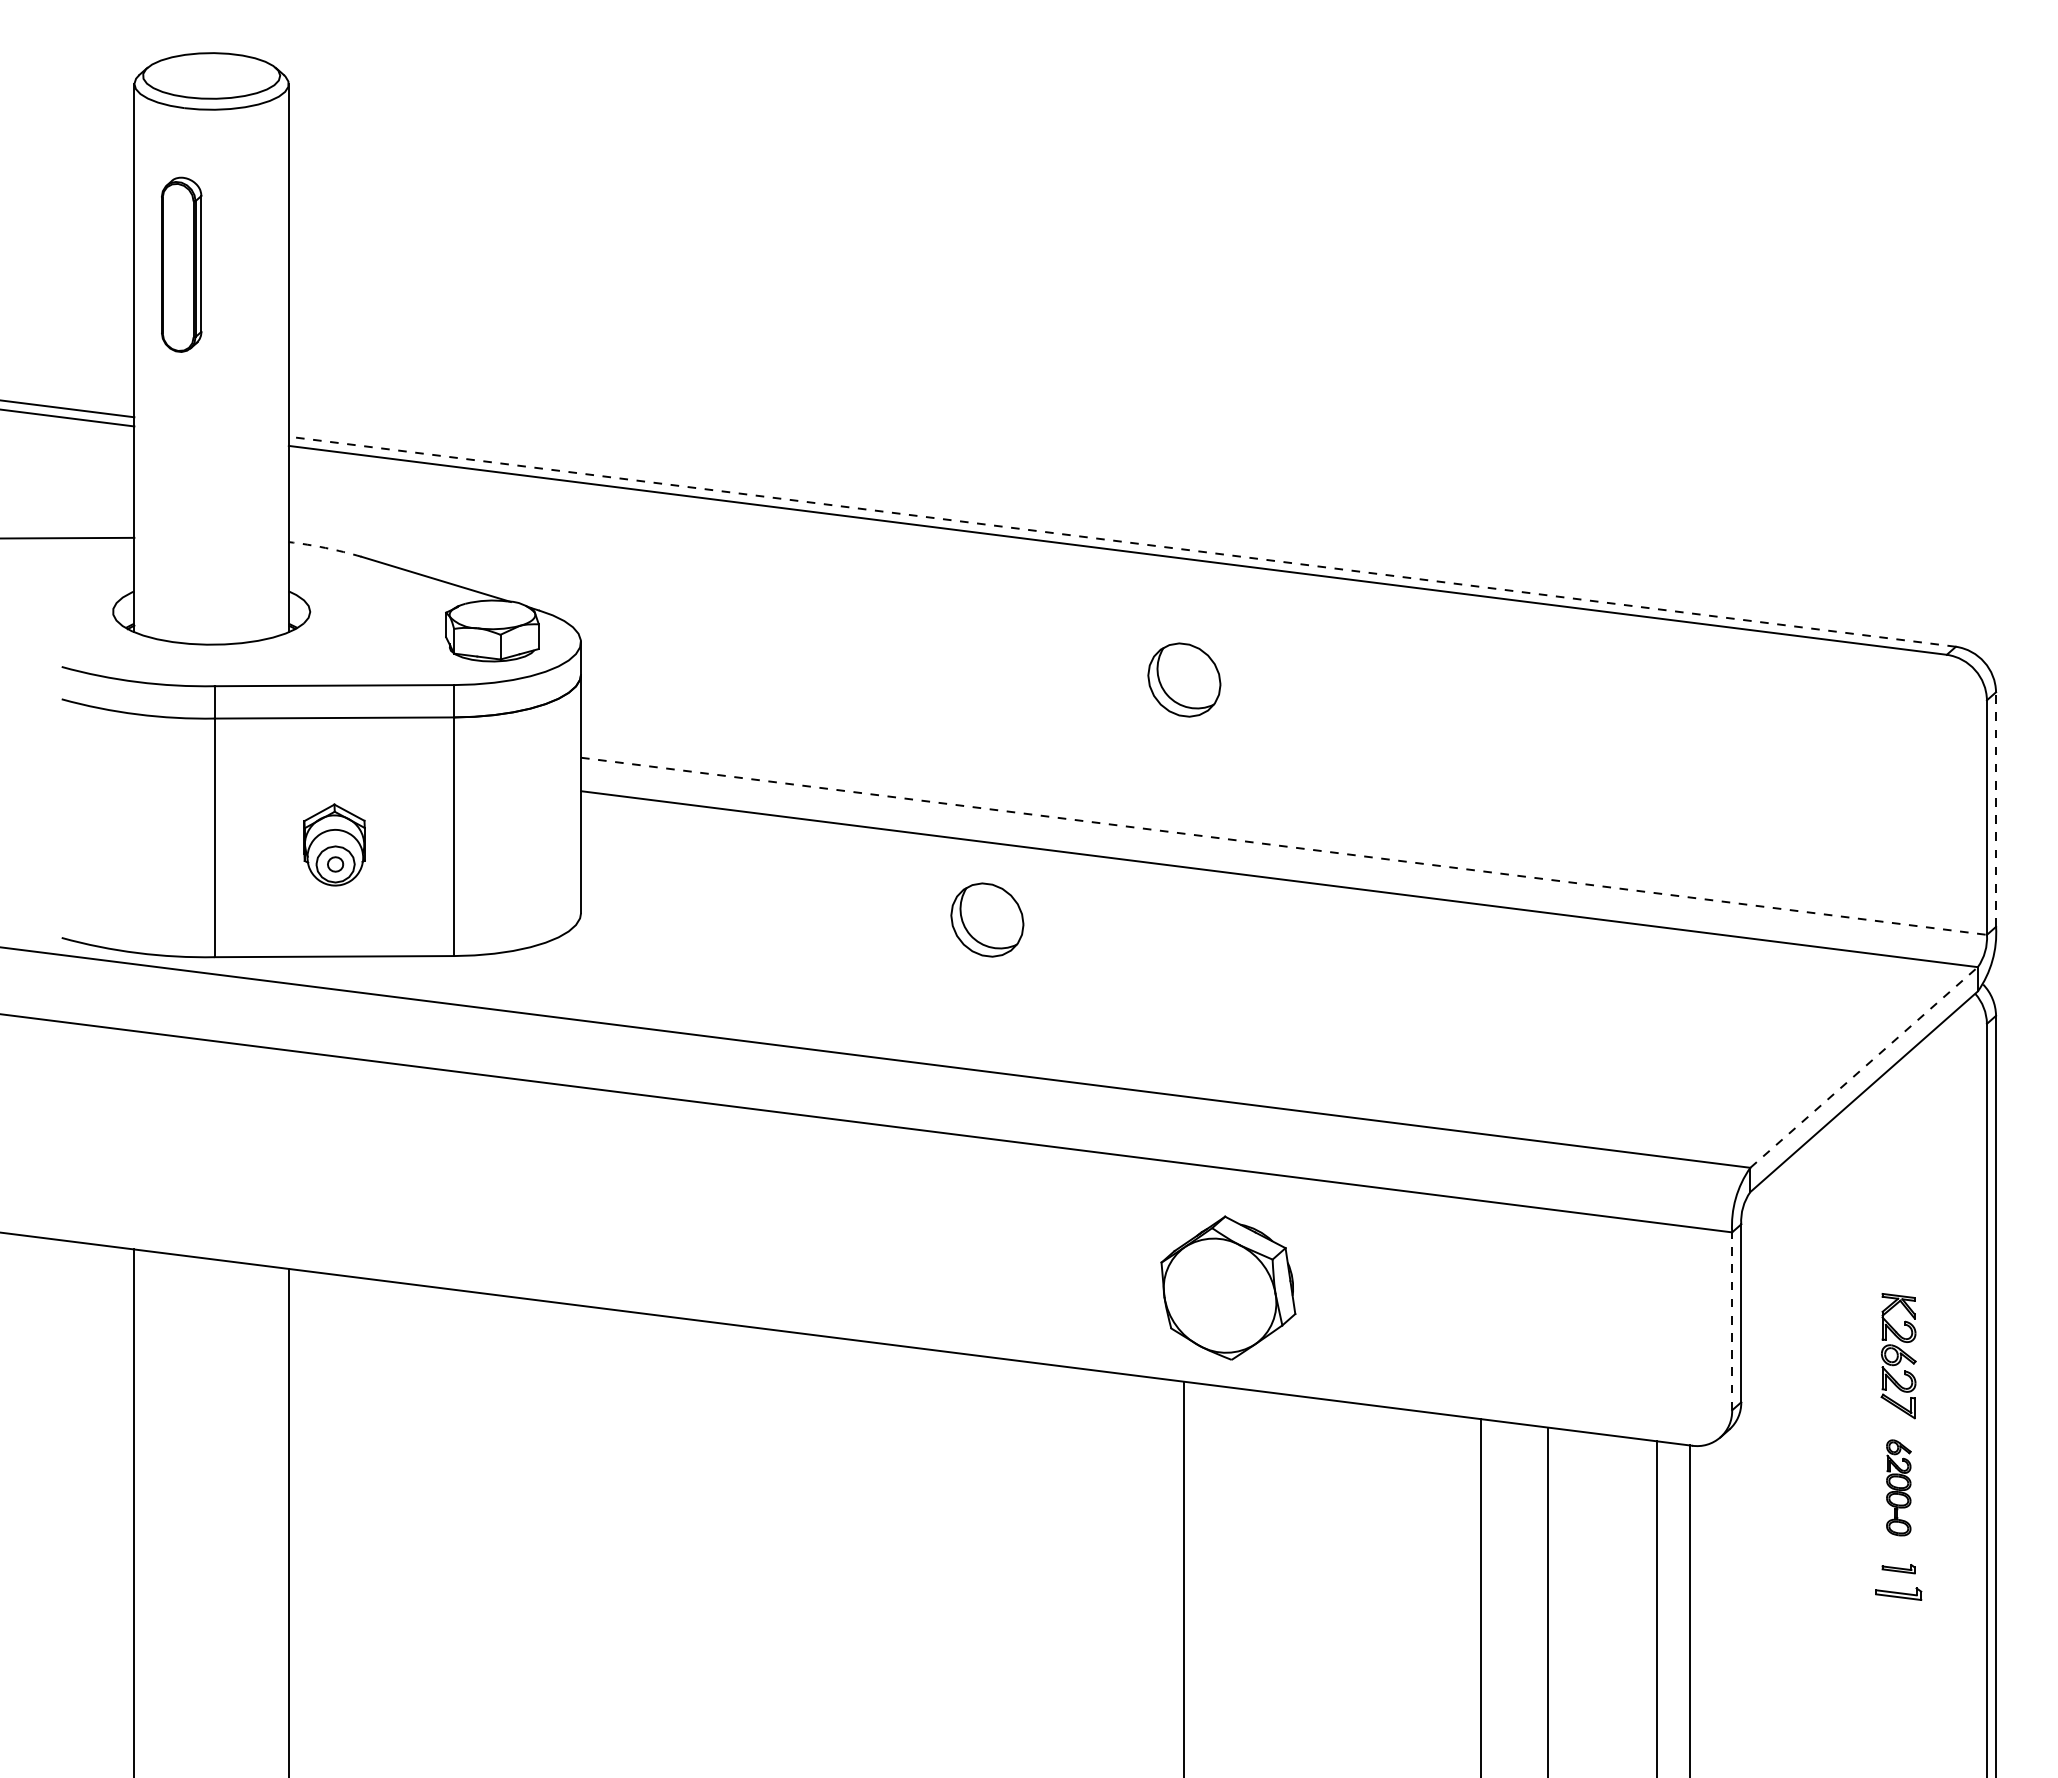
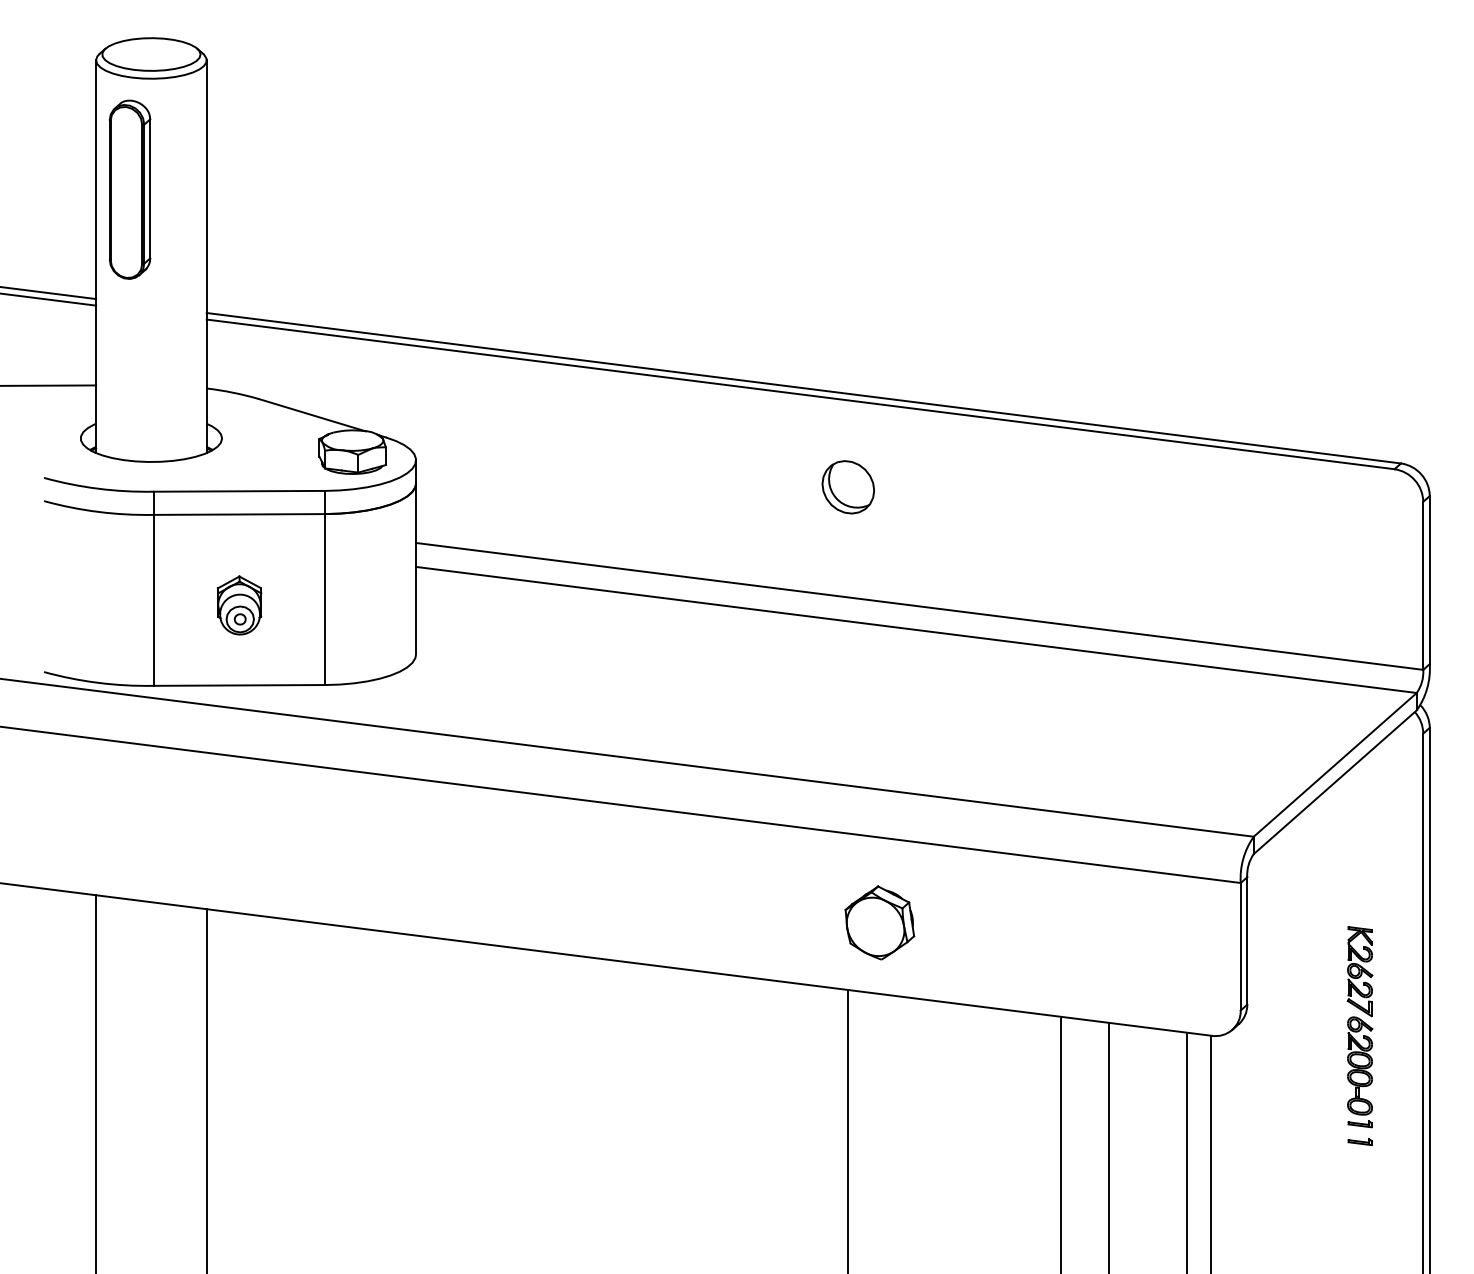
part: (181, 264) -> (129, 189), size x1.43
line: (1121, 541) -> (803, 388), dashed -> solid
arc: (325, 547) -> (233, 392), dashed -> solid
line: (1996, 809) -> (1430, 580), dashed -> solid
line: (1284, 846) -> (920, 606), dashed -> solid
part: (987, 919) -> (707, 658), removed
line: (1864, 1067) -> (1335, 764), dashed -> solid
part: (1228, 1288) -> (879, 923), size x0.71
line: (1732, 1321) -> (1240, 946), dashed -> solid
part: (1898, 1487) -> (1359, 1065), size x1.43
part: (1898, 1593) -> (1359, 1141), size x0.71

